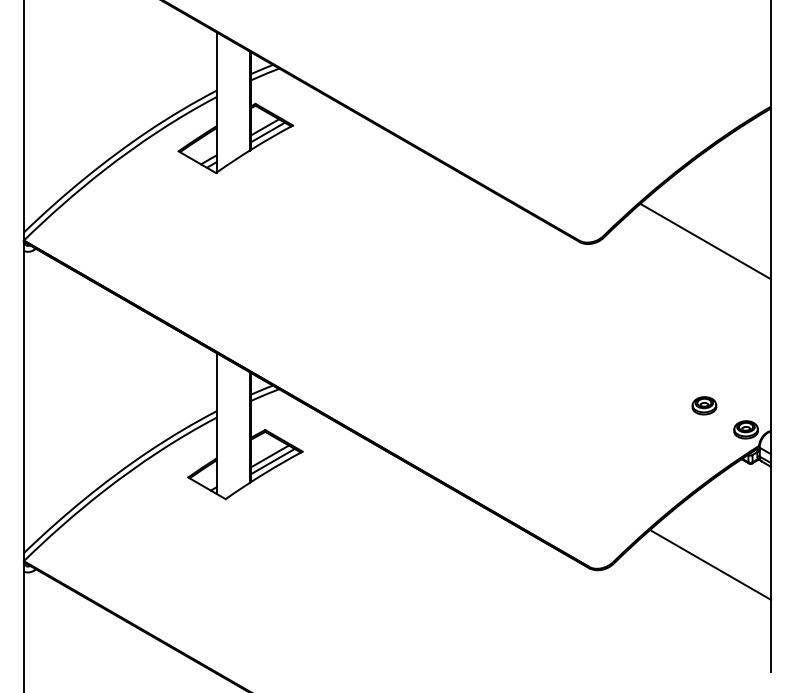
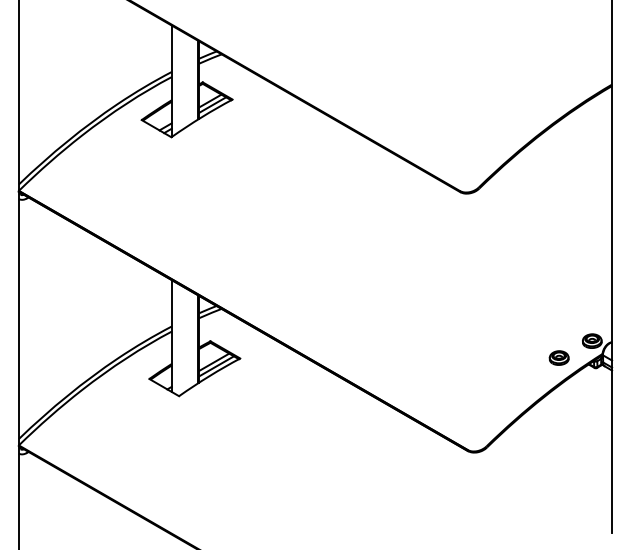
line: (706, 241) -> (560, 191), removed
part: (703, 405) -> (558, 357), moved
line: (709, 565) -> (563, 448), removed

